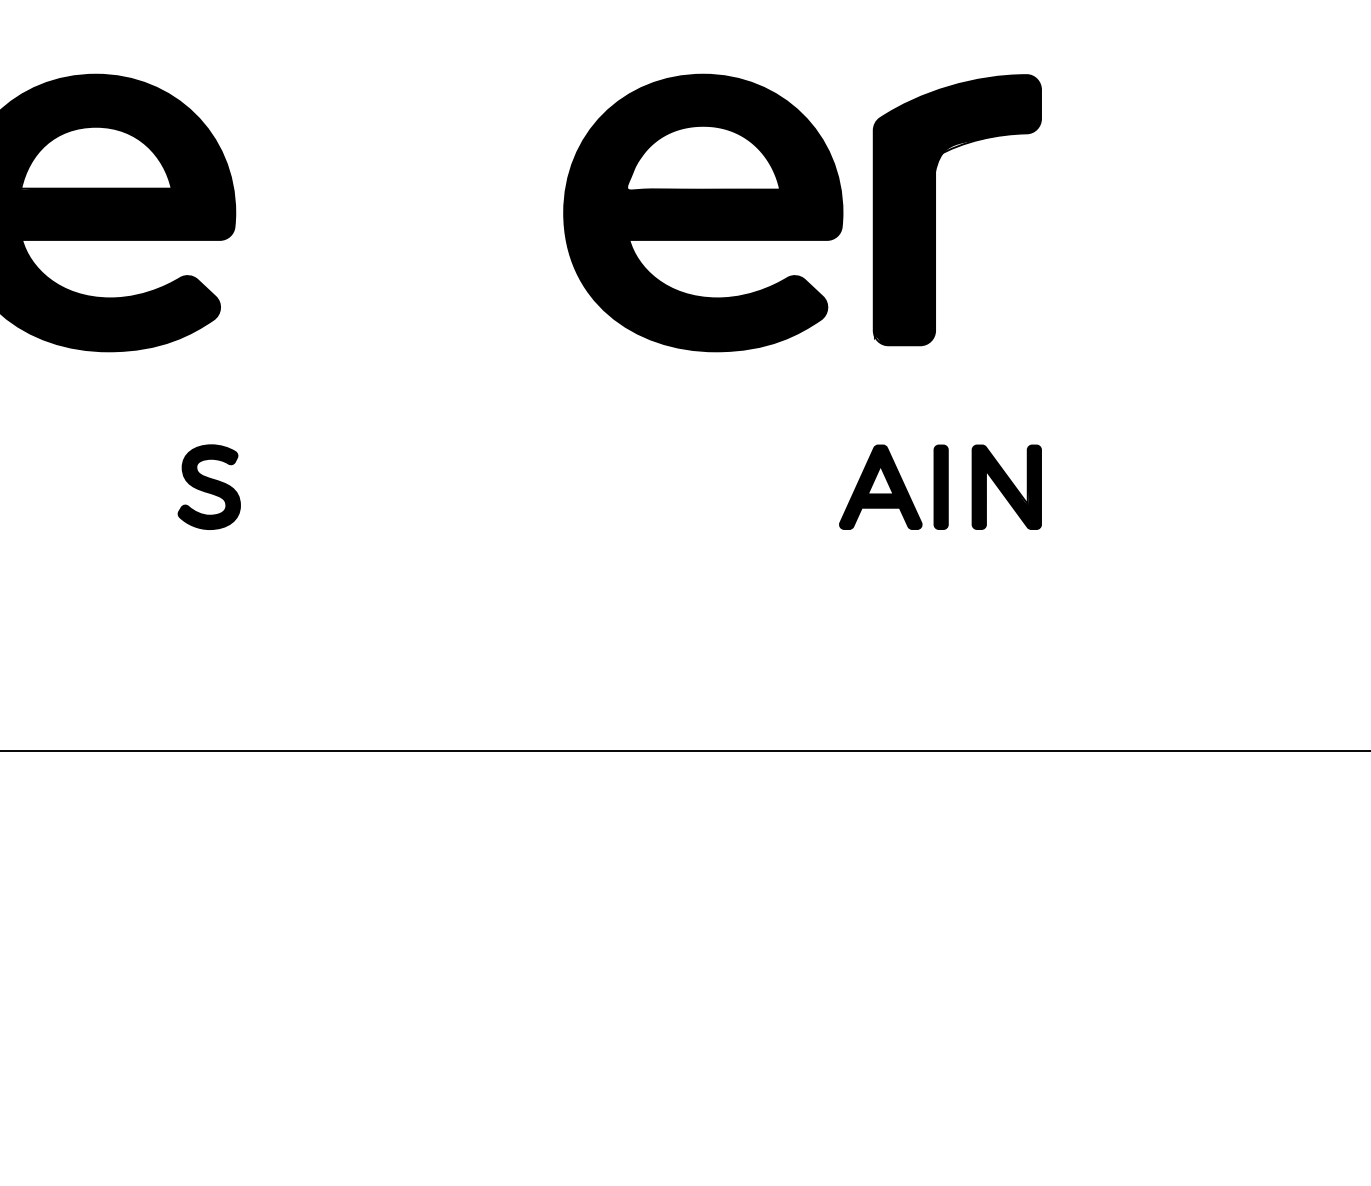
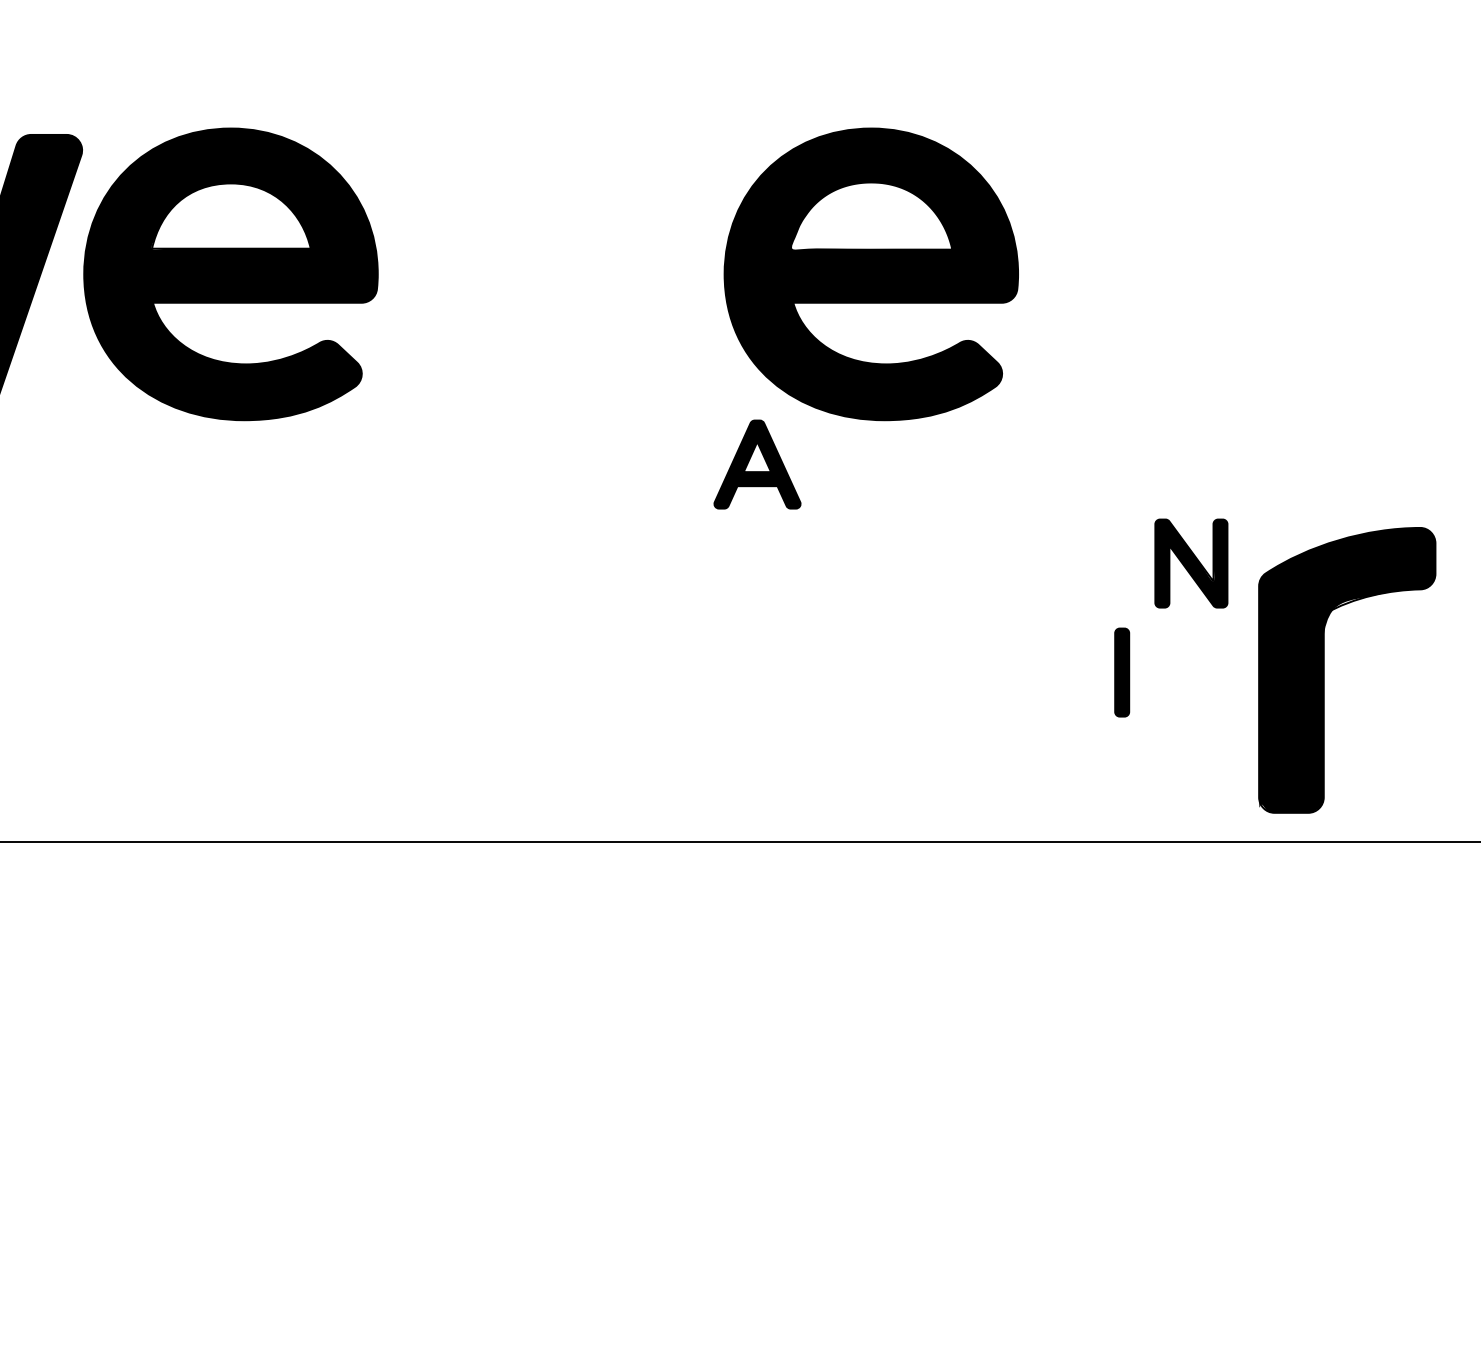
part: (935, 210) -> (1324, 670), moved
part: (209, 487) -> (350, 563), removed
part: (880, 487) -> (757, 464), moved
part: (941, 487) -> (1122, 672), moved

